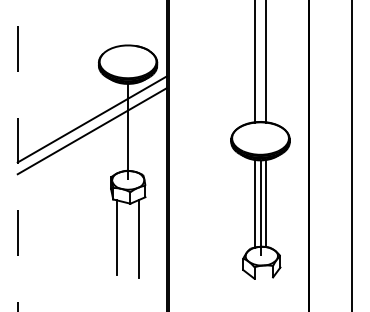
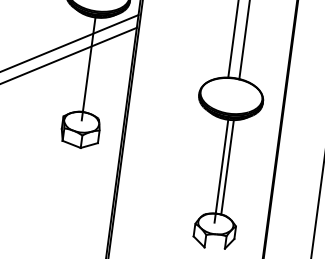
line: (255, 203) -> (216, 165), removed
line: (117, 237) -> (61, 182), removed
line: (139, 239) -> (85, 188), removed

